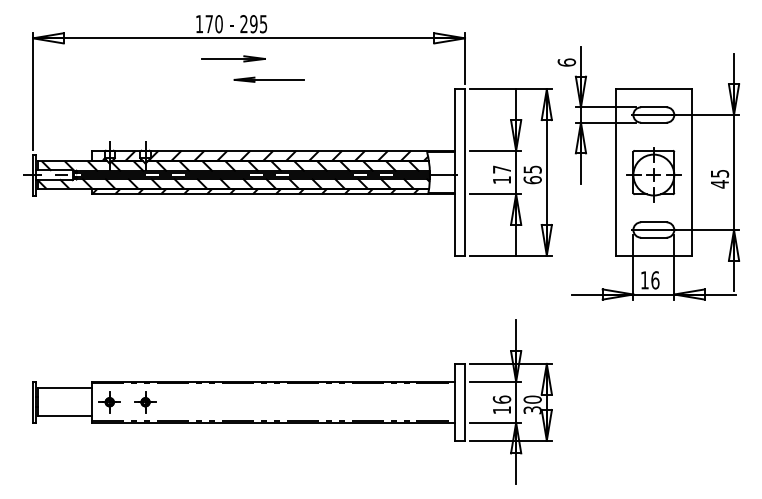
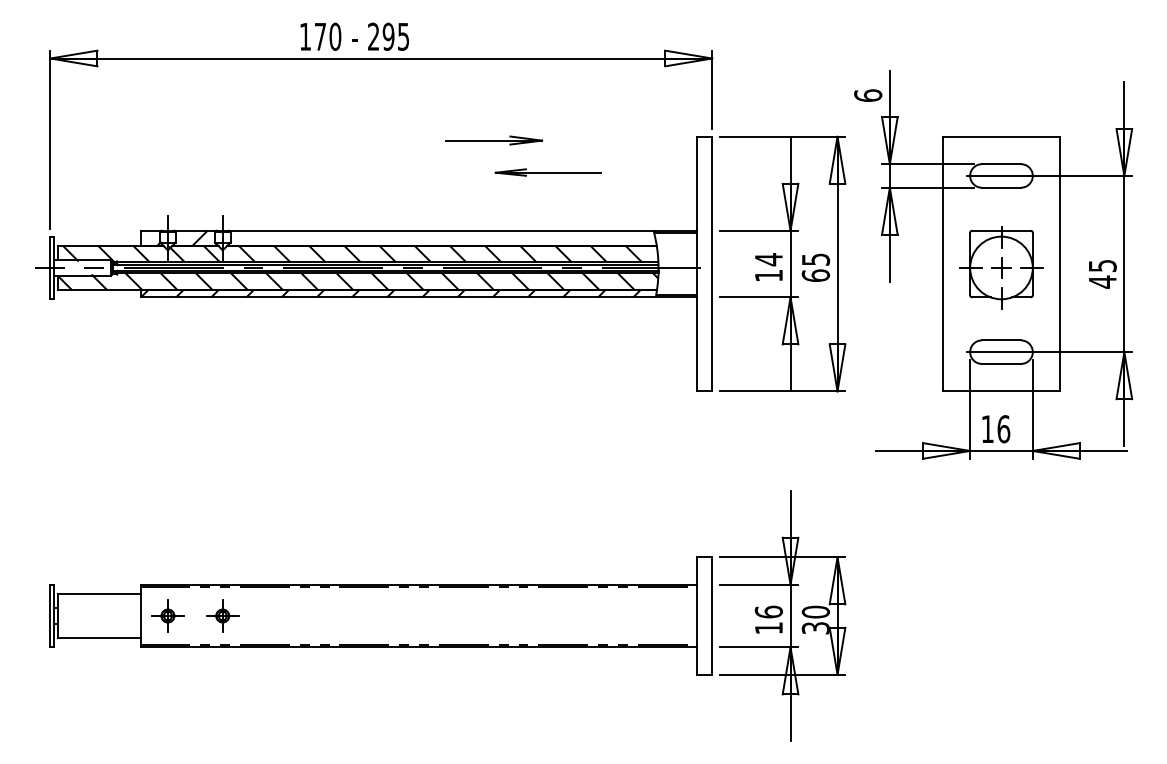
part: (252, 61) -> (522, 144), moved
hatch: (288, 155) -> (441, 237), removed
text: (501, 169) -> (768, 259), 17 -> 14

